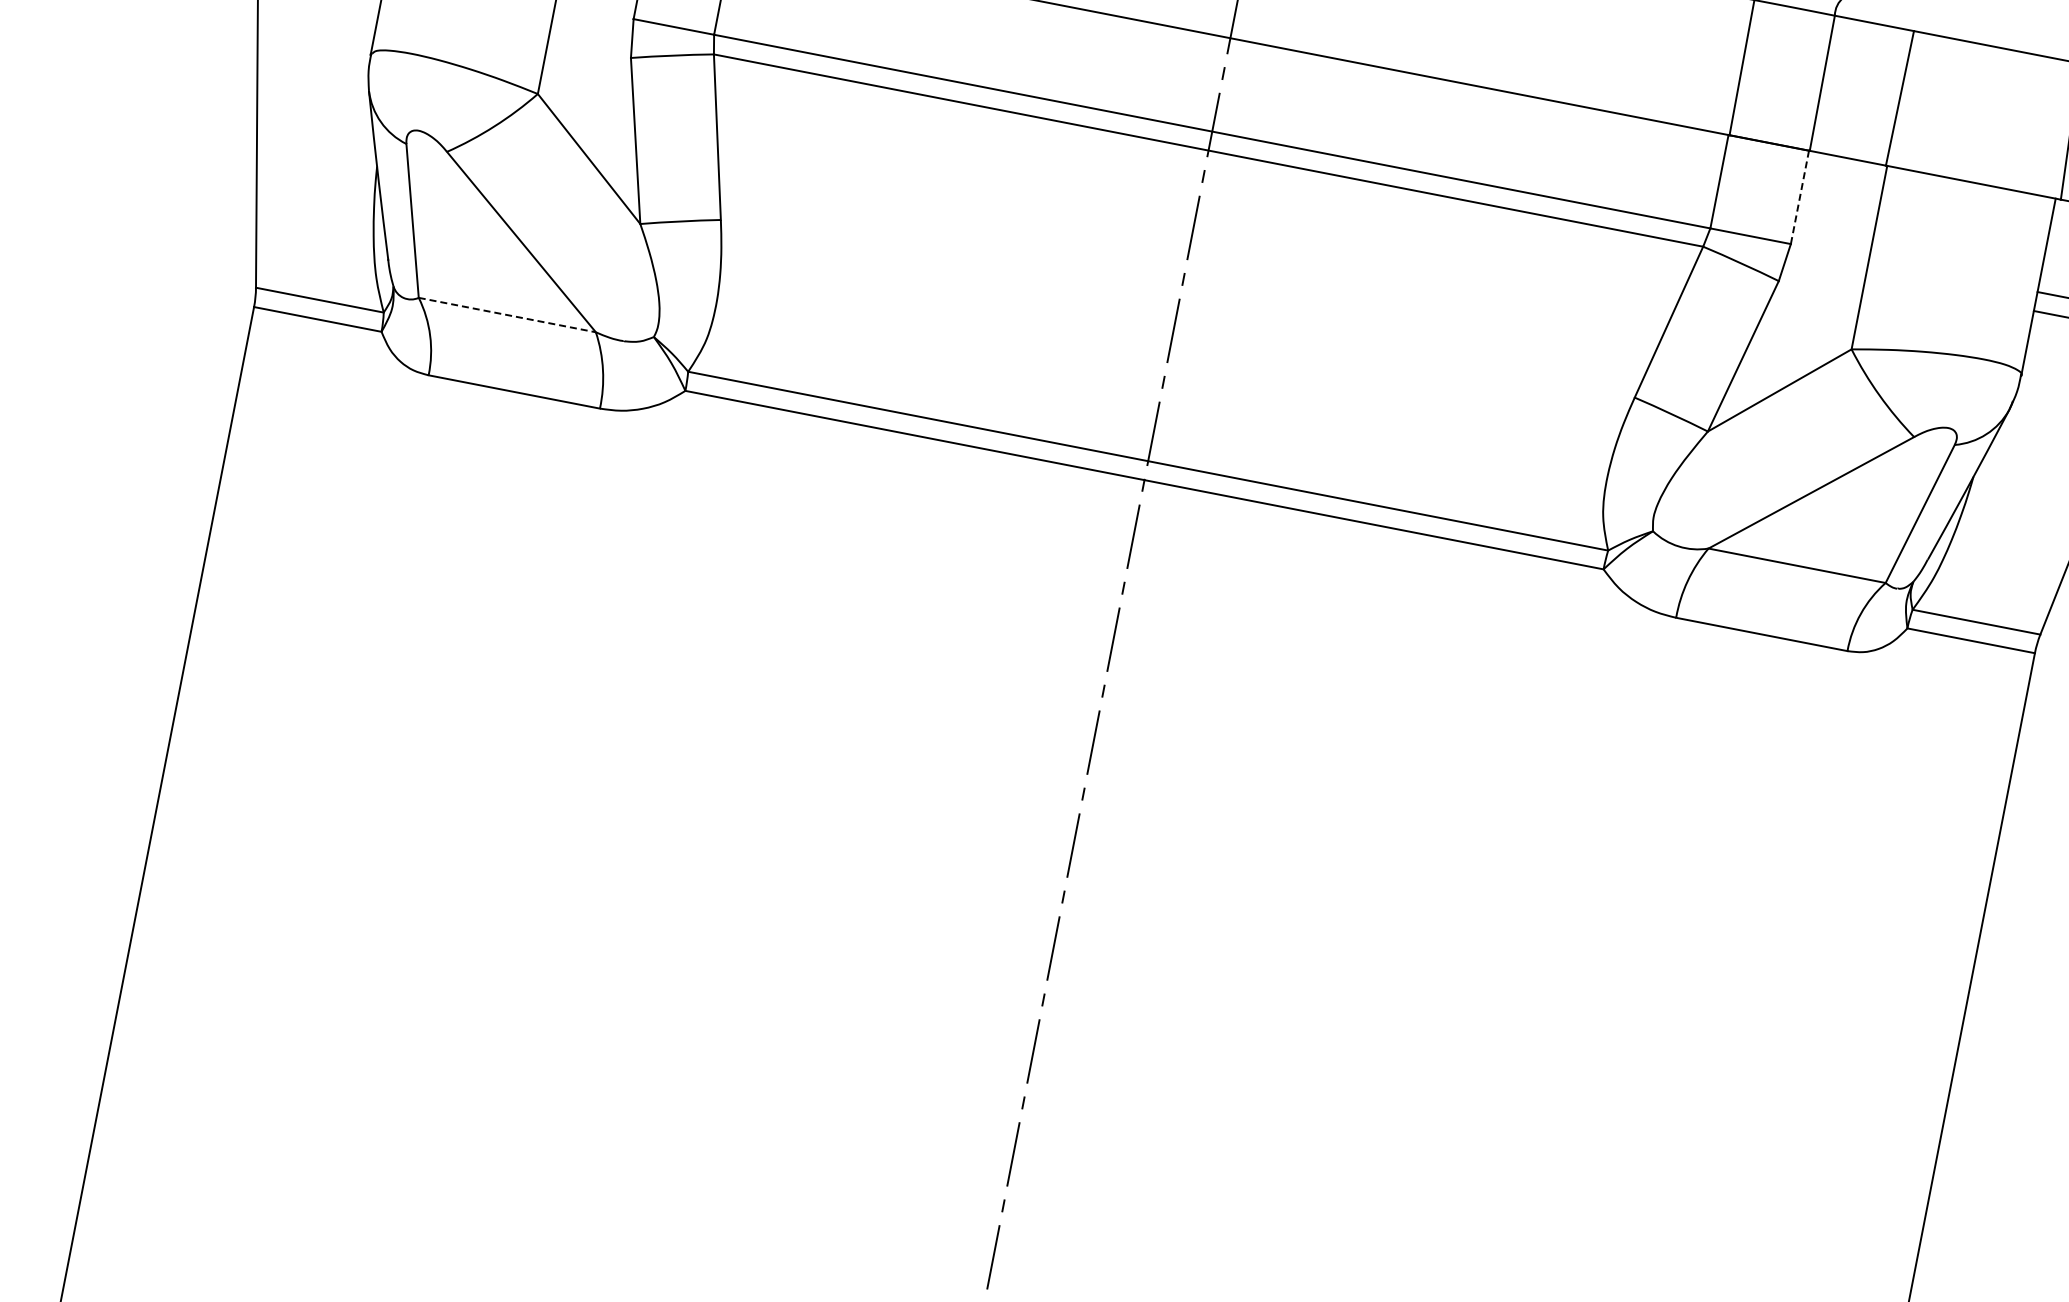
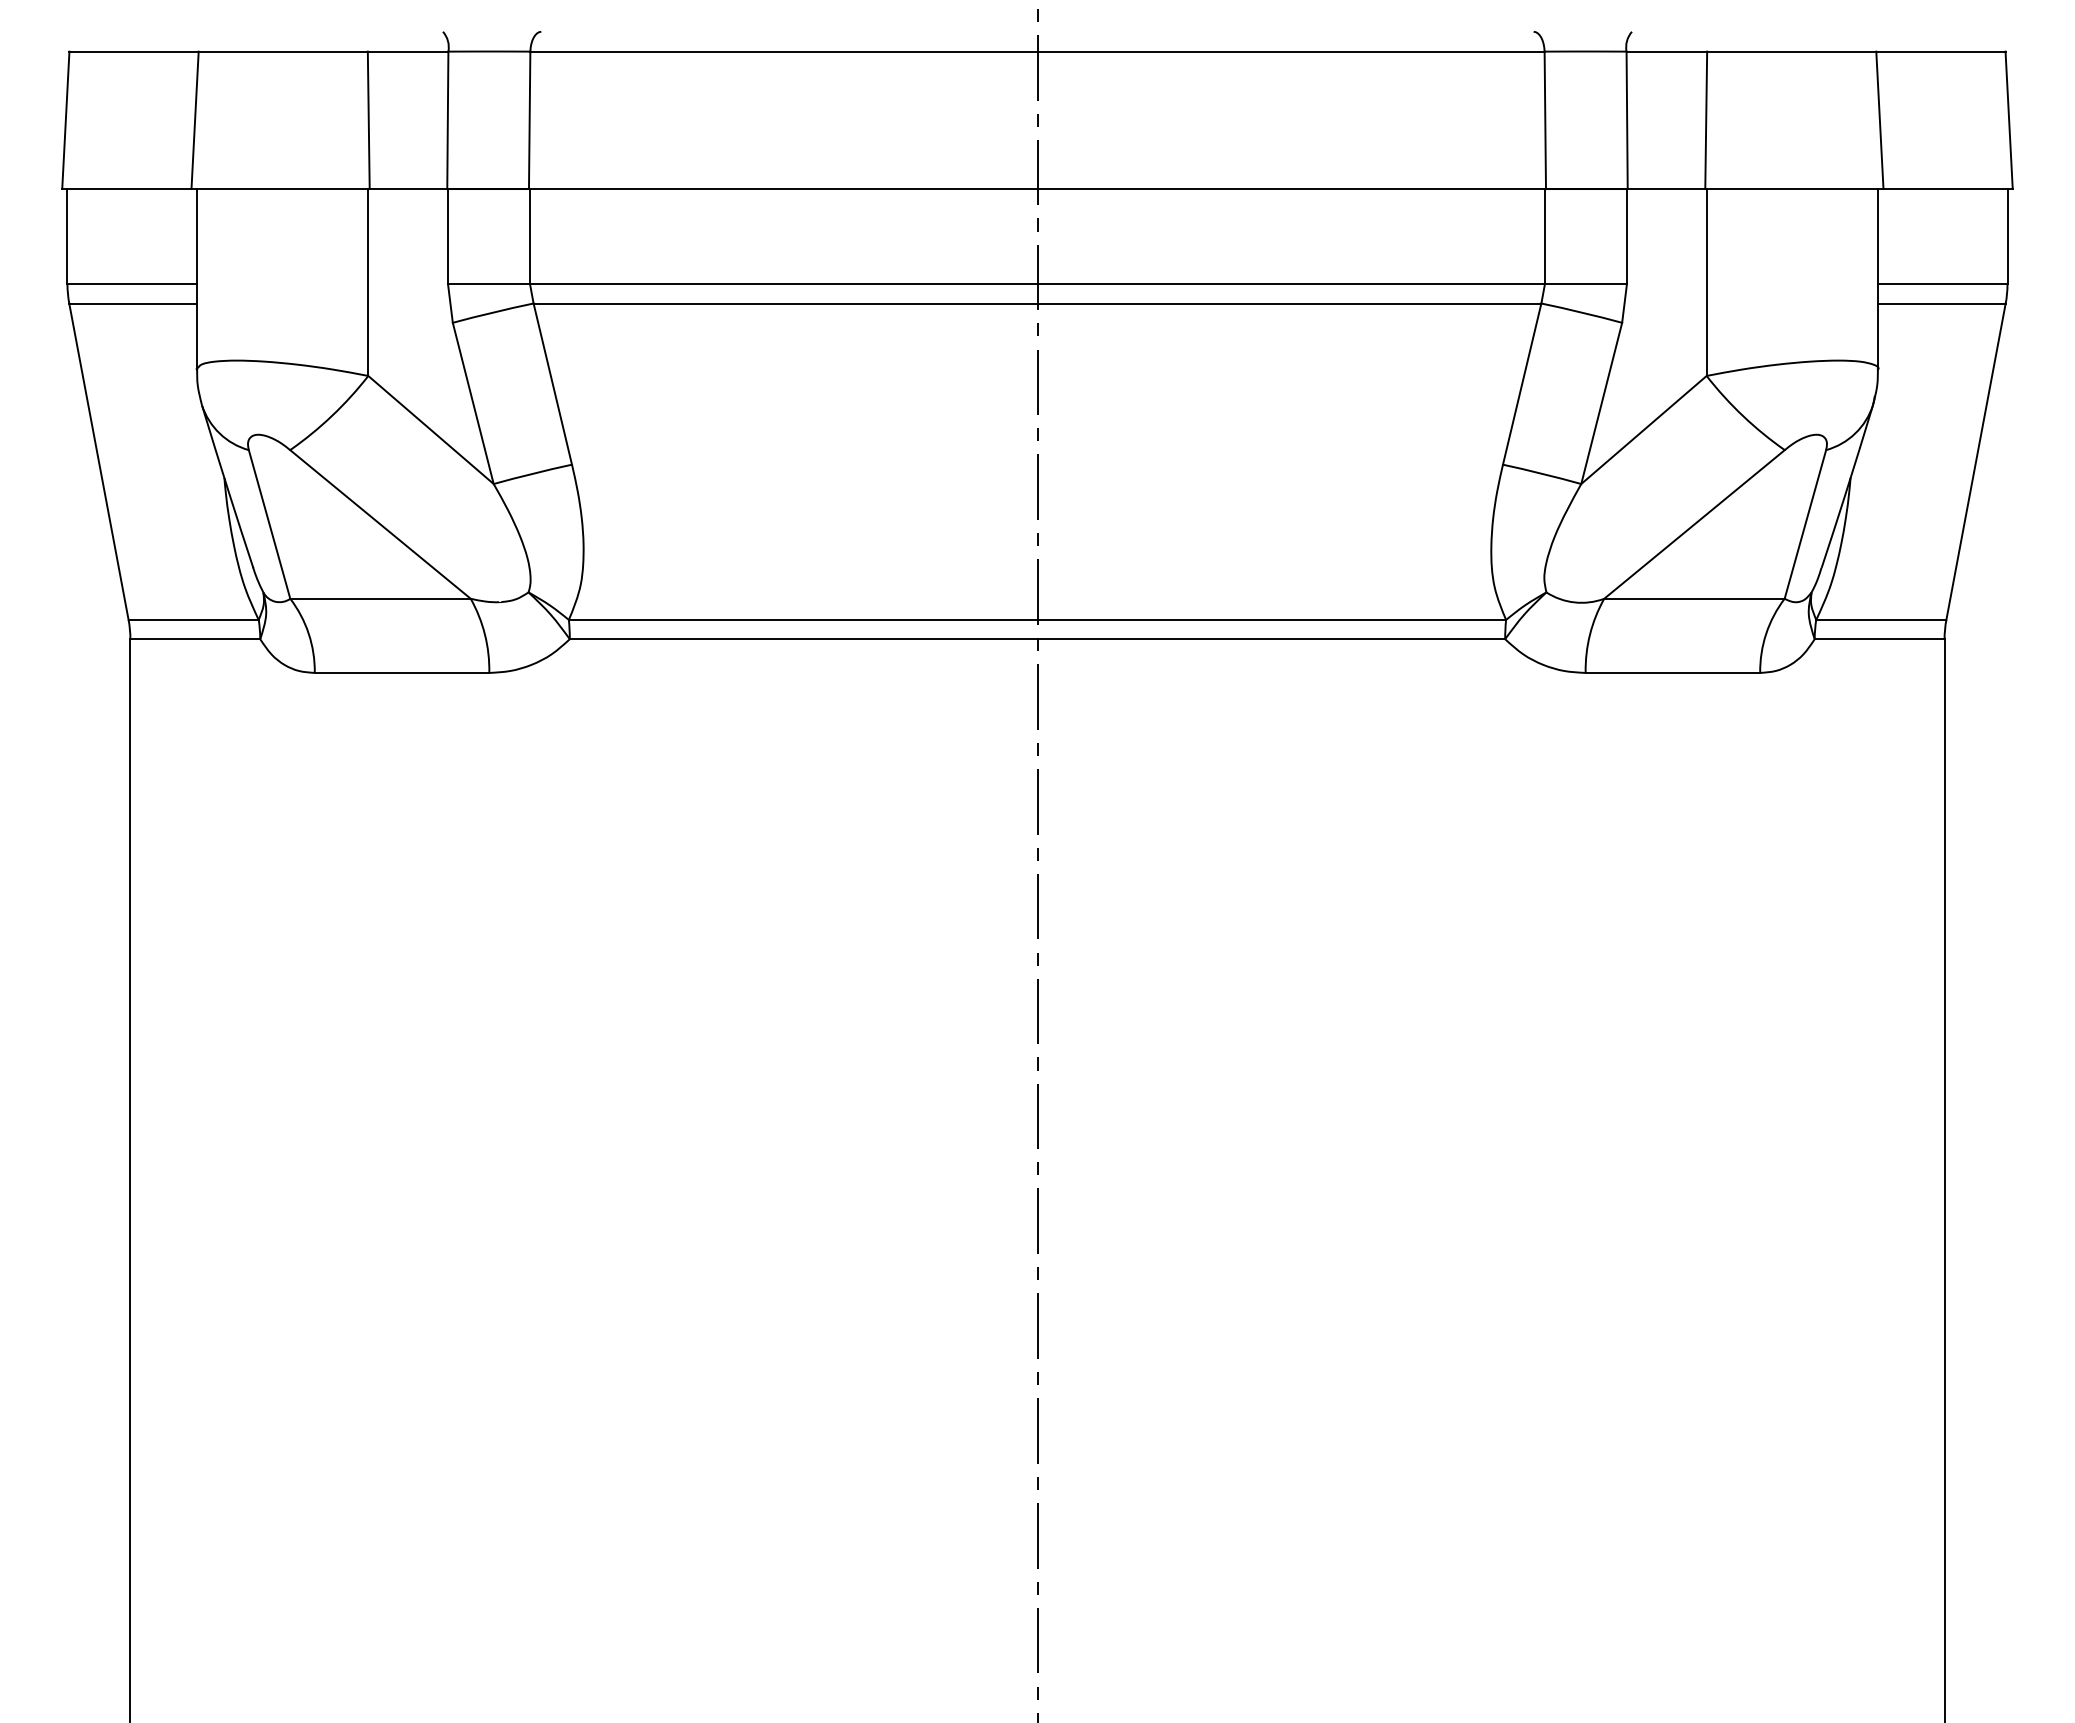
line: (1799, 197) -> (1626, 236), dashed -> solid
line: (508, 314) -> (381, 598), dashed -> solid

